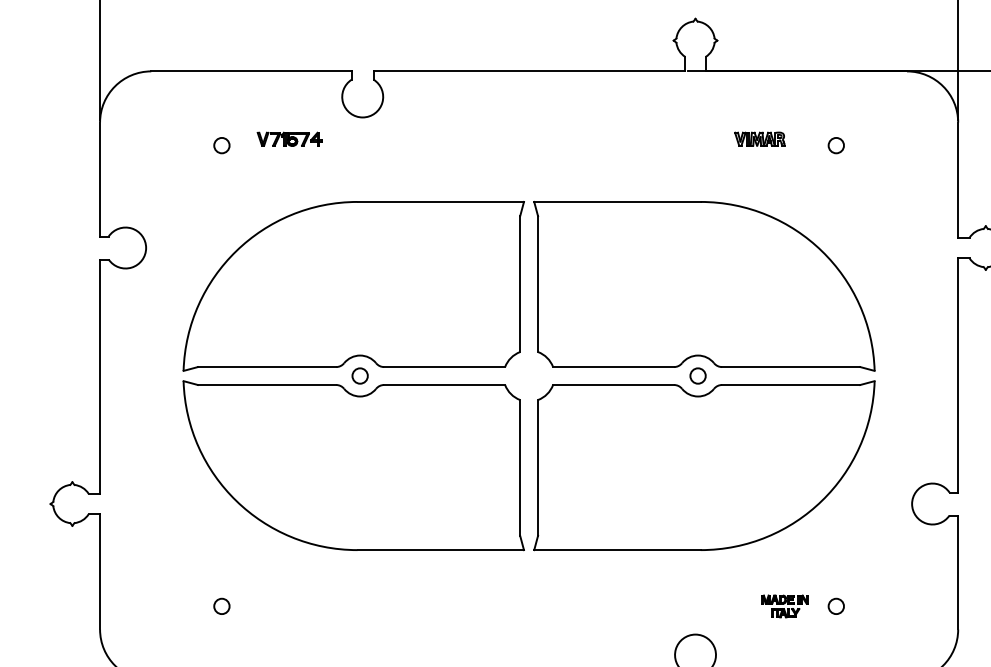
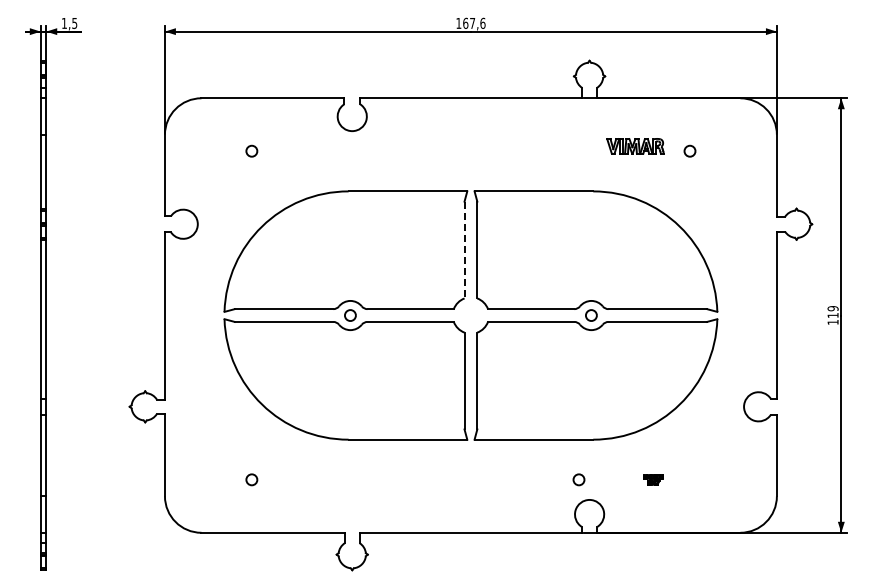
part: (288, 138) -> (299, 146), removed
part: (759, 138) -> (635, 146), size x1.6
line: (520, 284) -> (464, 250), solid -> dashed
part: (785, 605) -> (653, 479), size x0.6
circle: (835, 605) -> (578, 479), moved

